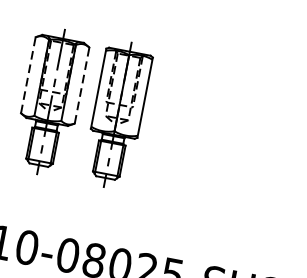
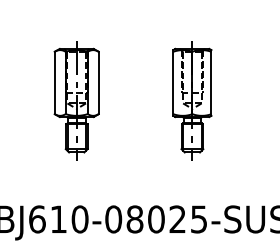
line: (28, 74) -> (54, 82), dashed -> solid
line: (81, 84) -> (98, 82), dashed -> solid
part: (117, 114) -> (192, 100), moved

